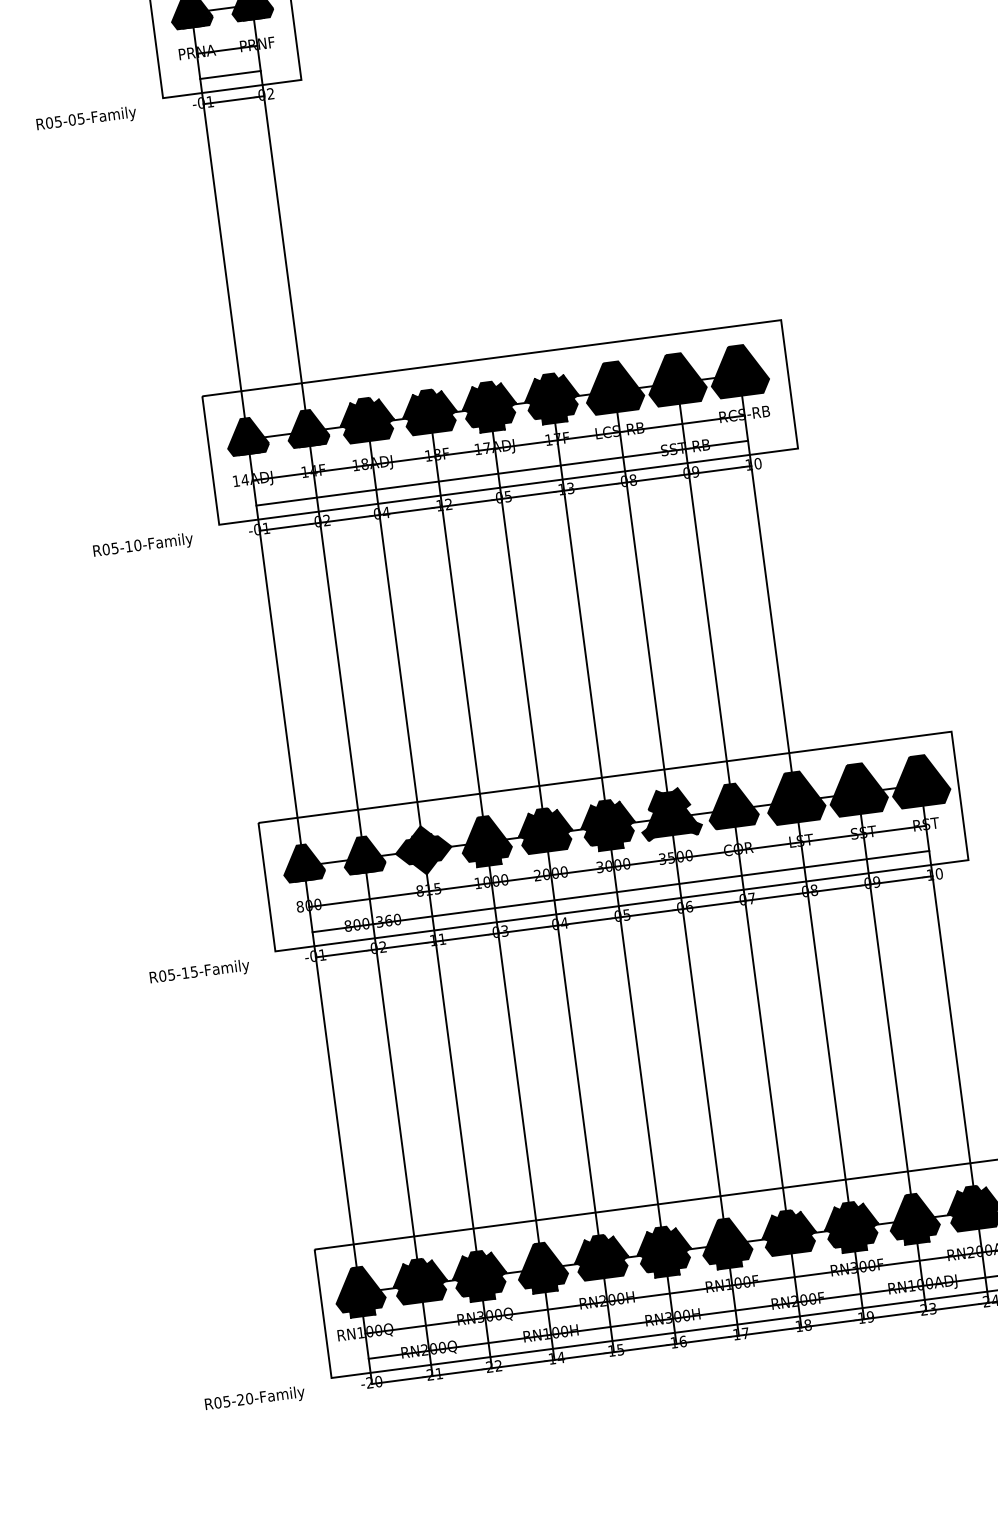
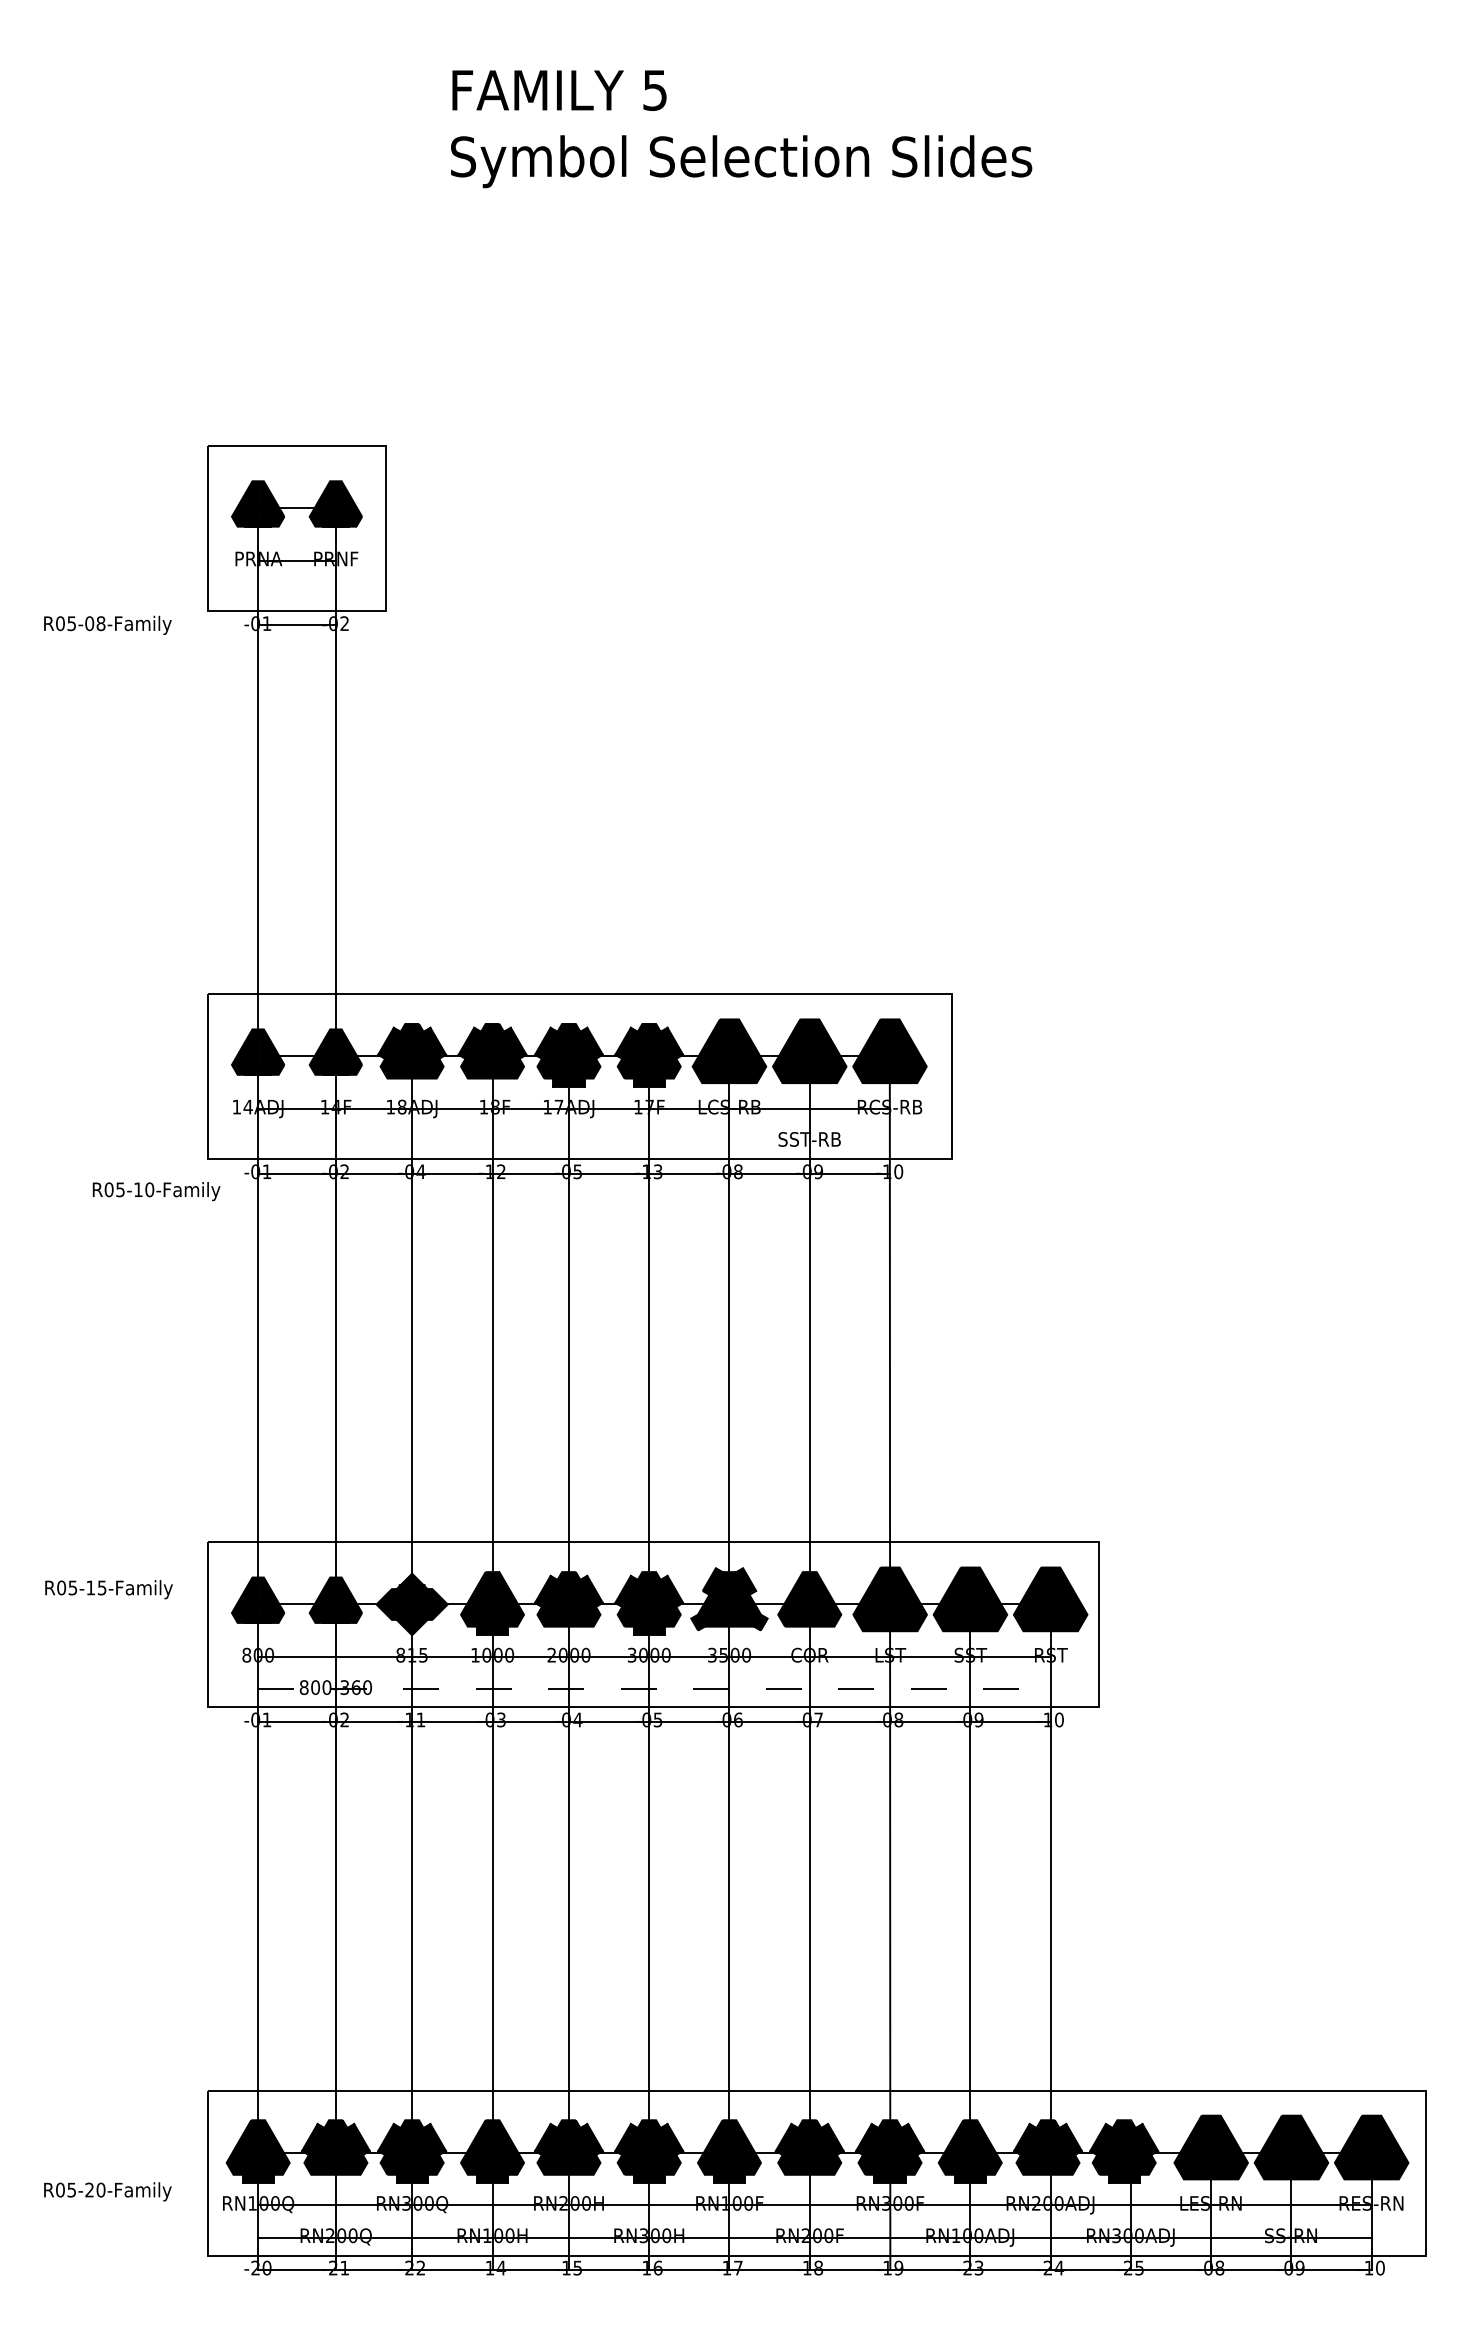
line: (230, 75) -> (296, 593), removed
text: (80, 118) -> (100, 623), R05-05-Family -> R05-08-Family
line: (501, 473) -> (573, 1141), removed
text: (143, 546) -> (156, 1191), moved
line: (621, 891) -> (654, 1689), solid -> dashed
text: (199, 972) -> (108, 1589), moved
text: (254, 1399) -> (107, 2191), moved

